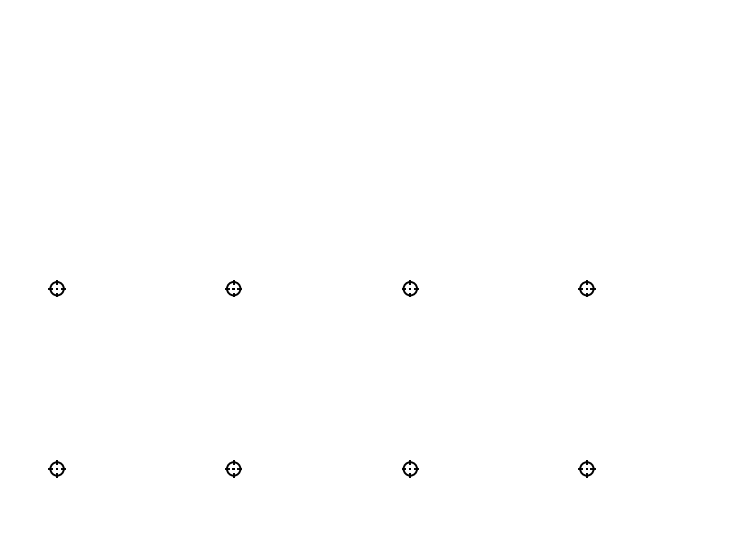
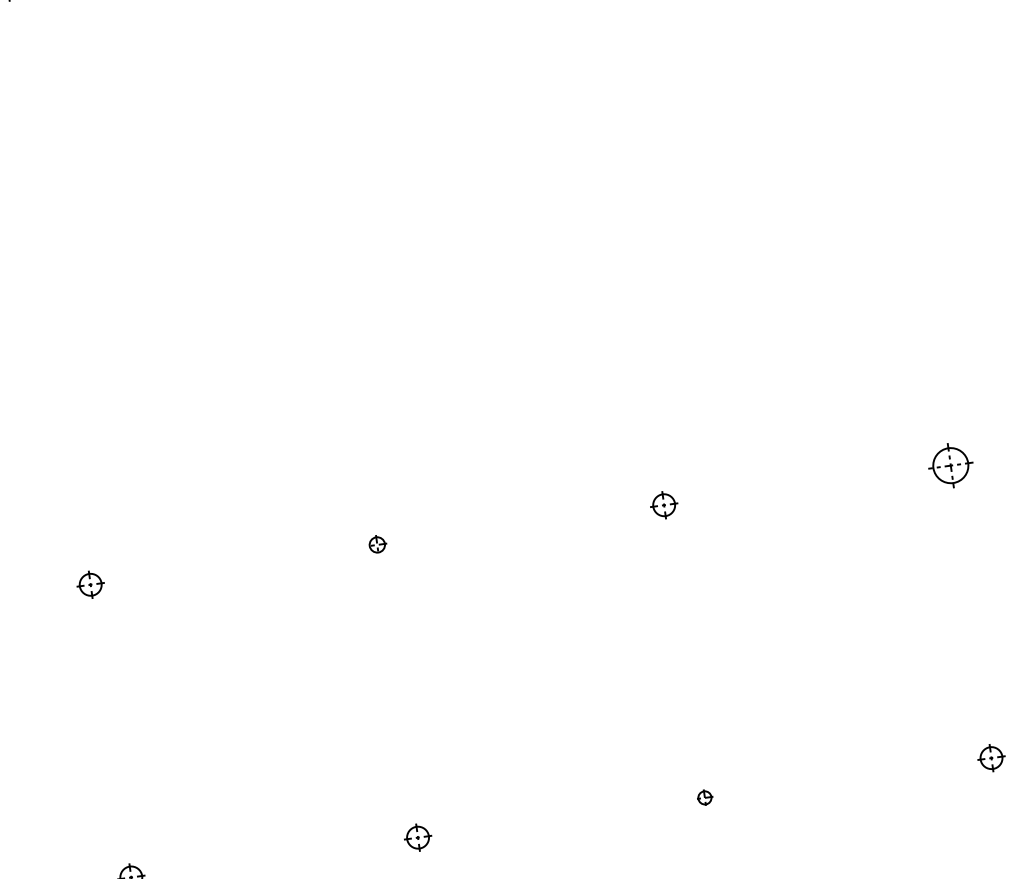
part: (233, 288) -> (377, 544), size x0.7
part: (586, 288) -> (950, 465), size x1.6
part: (410, 468) -> (705, 797), size x0.6

